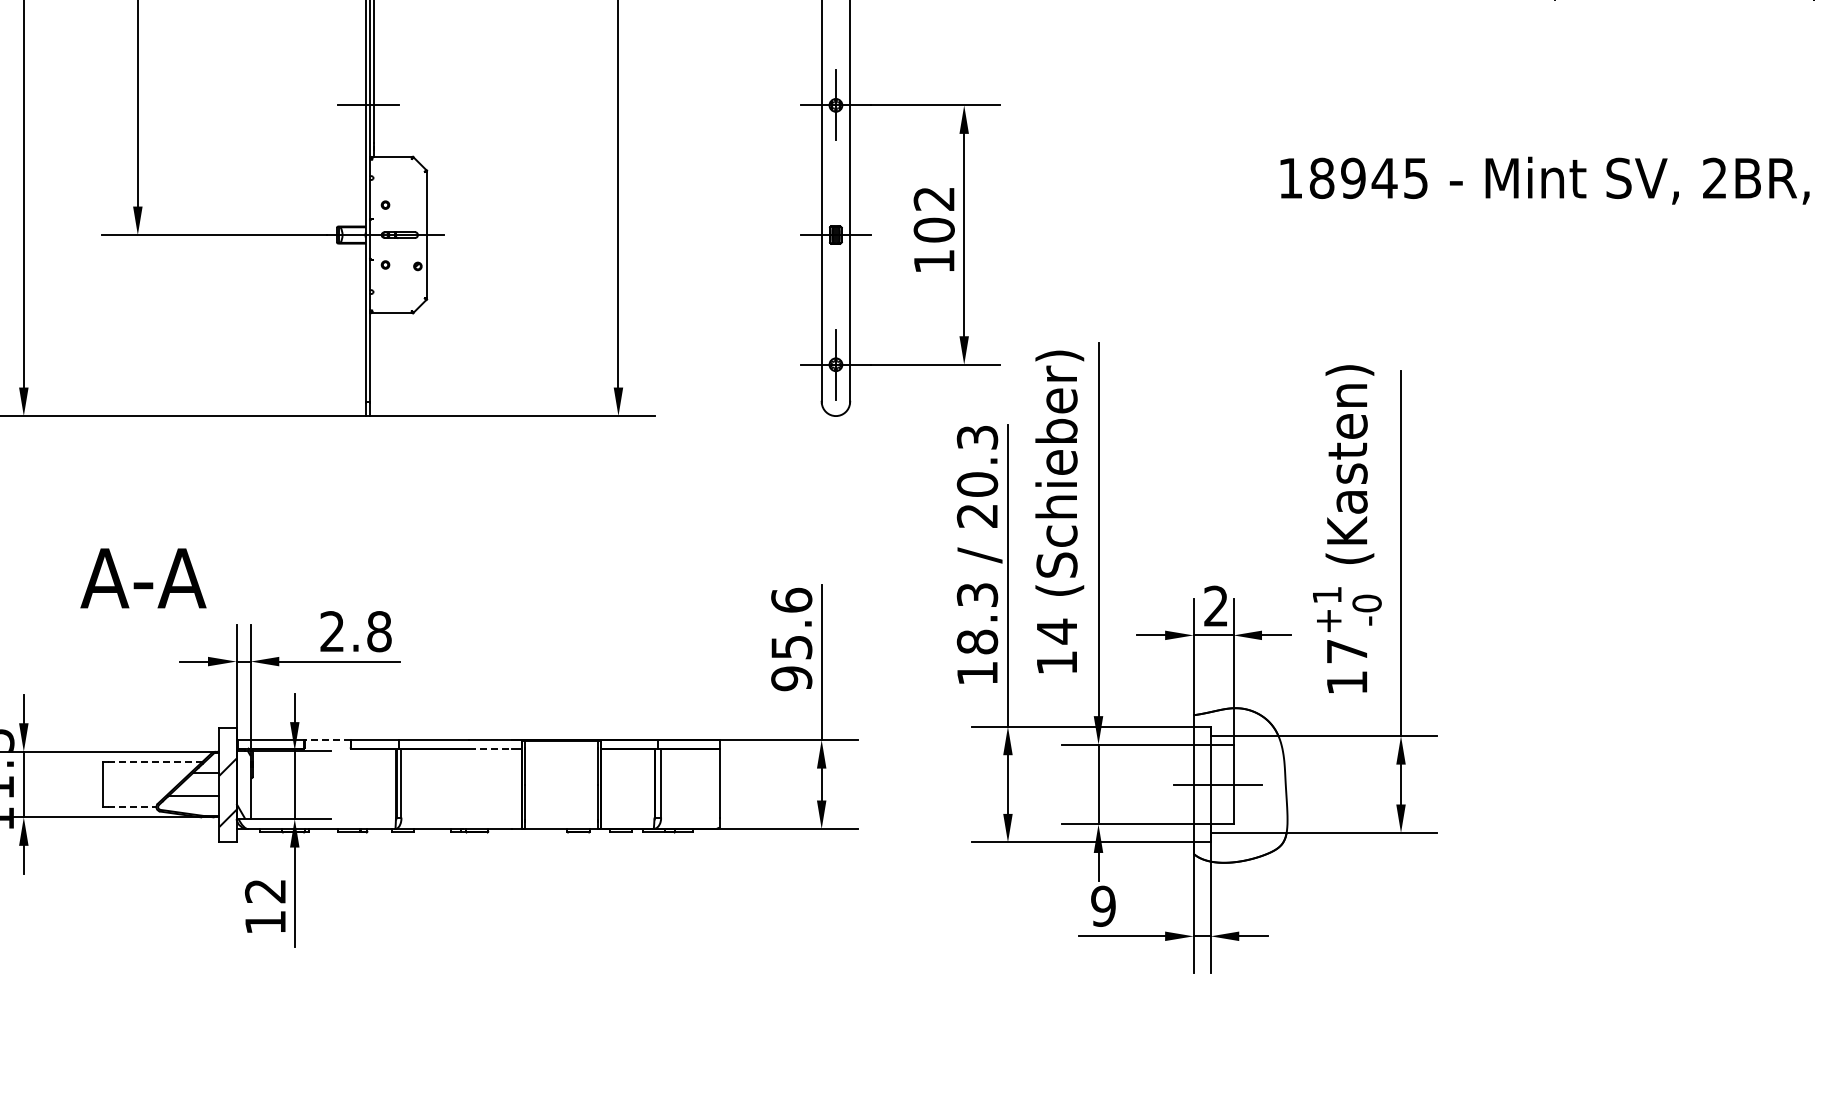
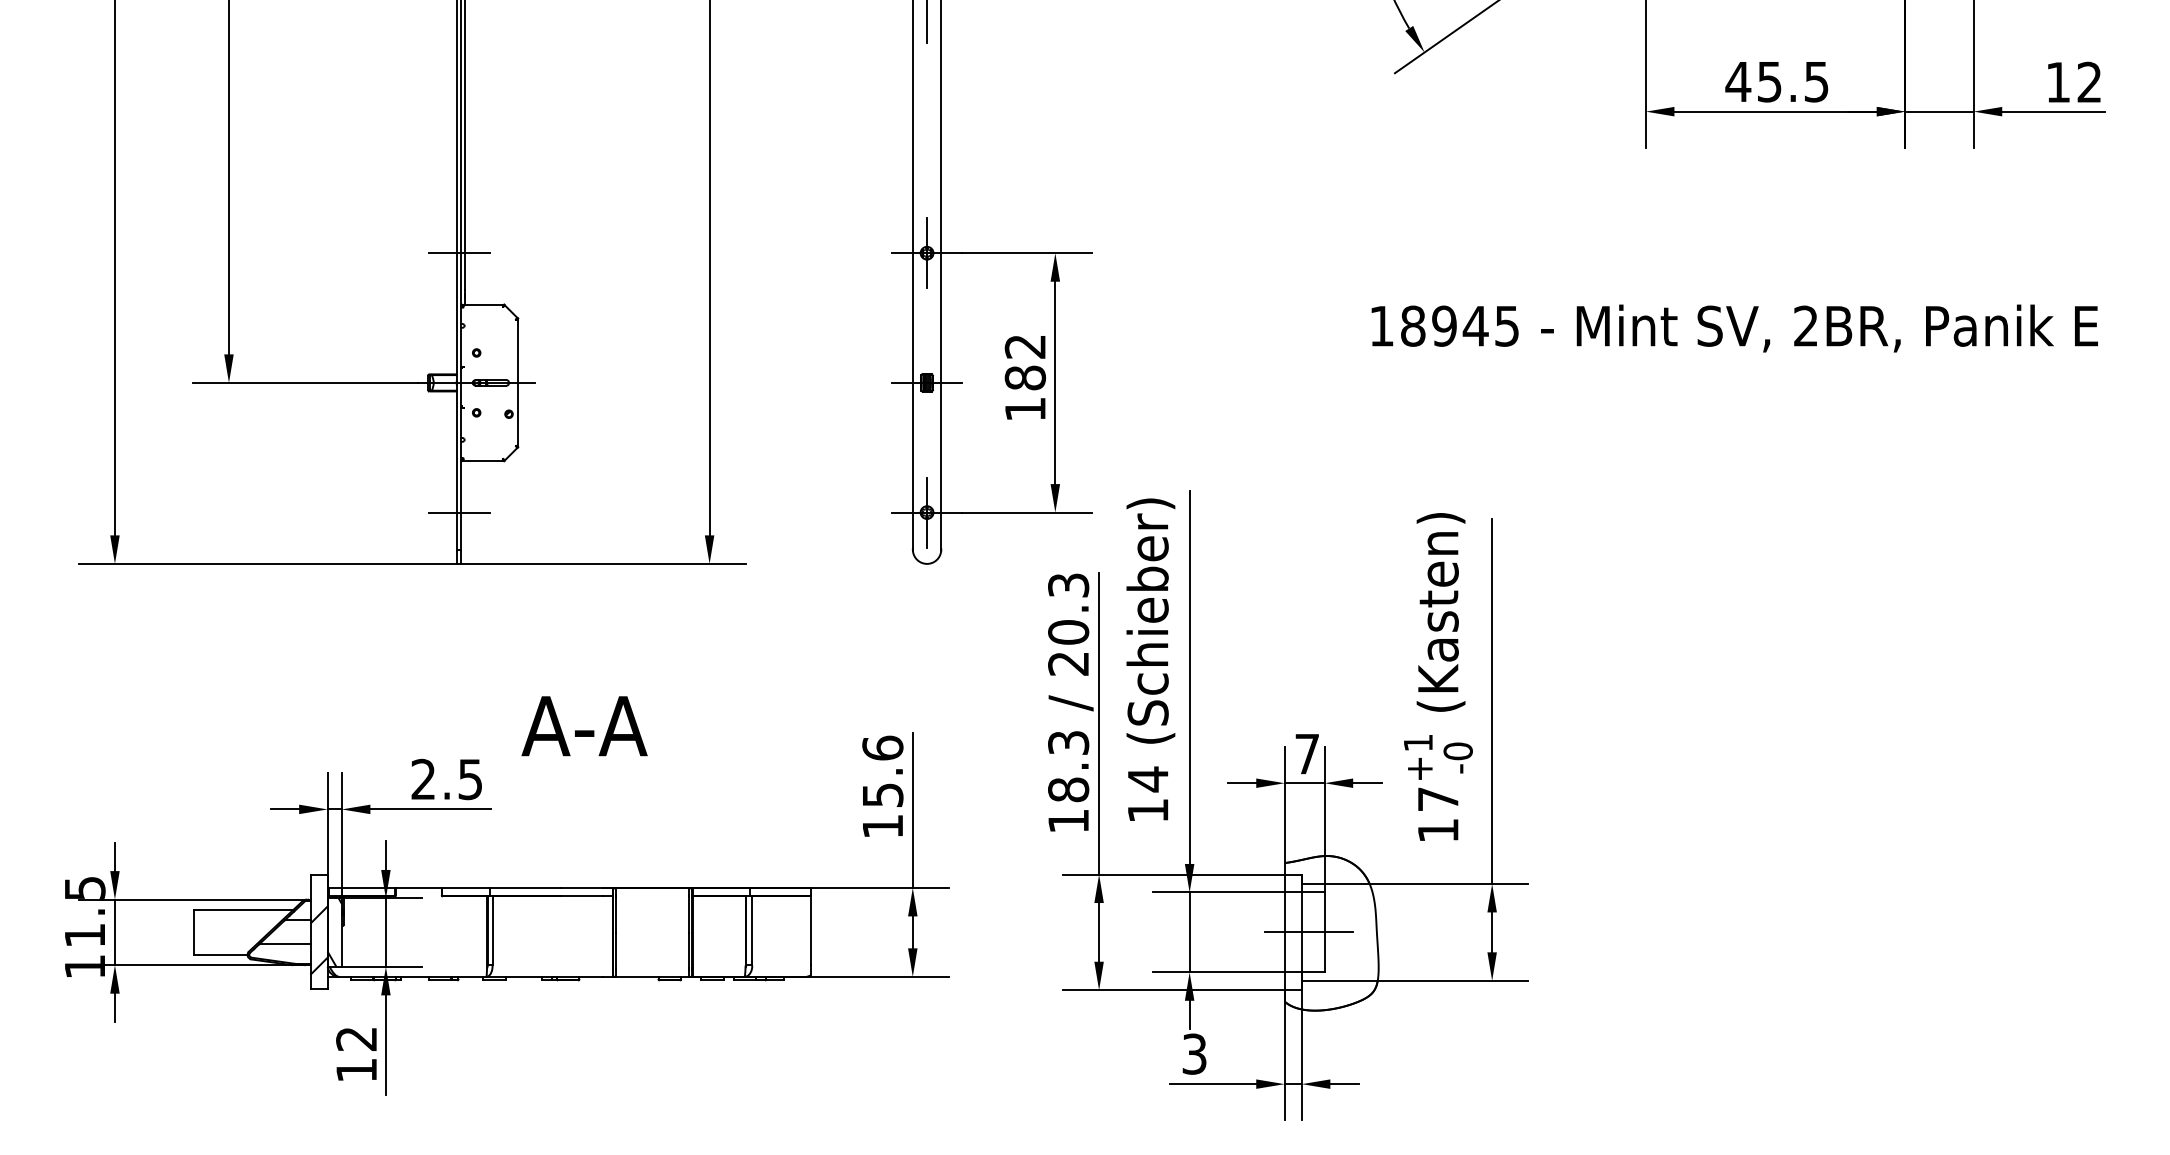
text: (934, 229) -> (1025, 377), 102 -> 182
line: (368, 364) -> (459, 512), added
text: (143, 578) -> (584, 726), moved
text: (1215, 605) -> (1306, 753), 2 -> 7
text: (379, 631) -> (470, 779), 2.8 -> 2.5
text: (791, 678) -> (882, 826), 95.6 -> 15.6
line: (327, 739) -> (418, 887), dashed -> solid
line: (491, 748) -> (582, 896), dashed -> solid
line: (156, 761) -> (247, 909), dashed -> solid
line: (132, 807) -> (223, 955), dashed -> solid
text: (1103, 905) -> (1194, 1053), 9 -> 3

